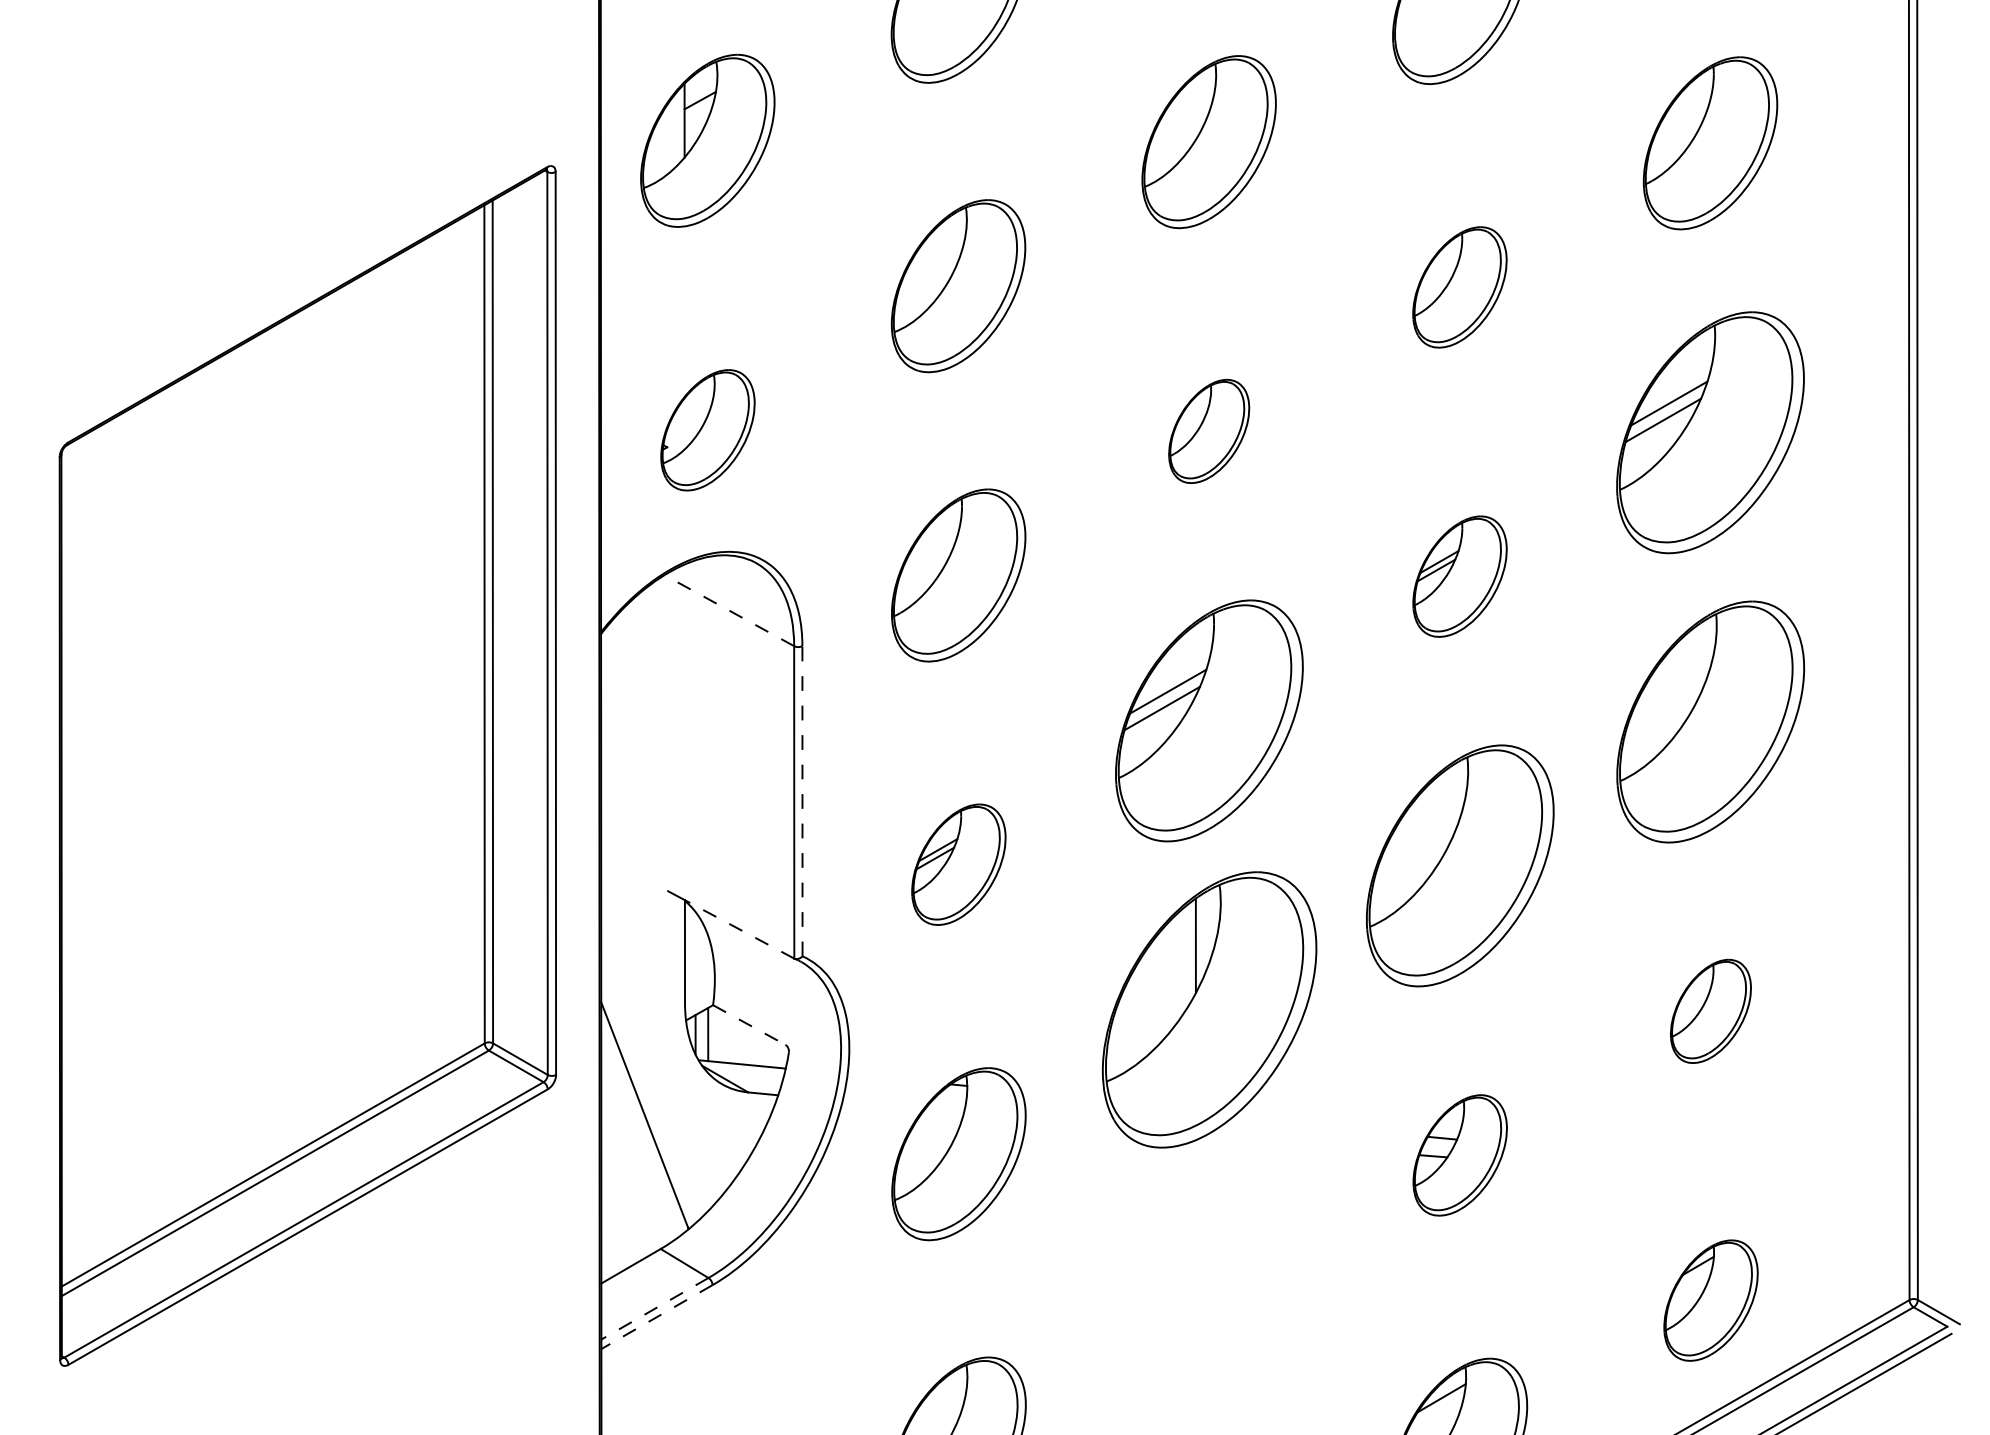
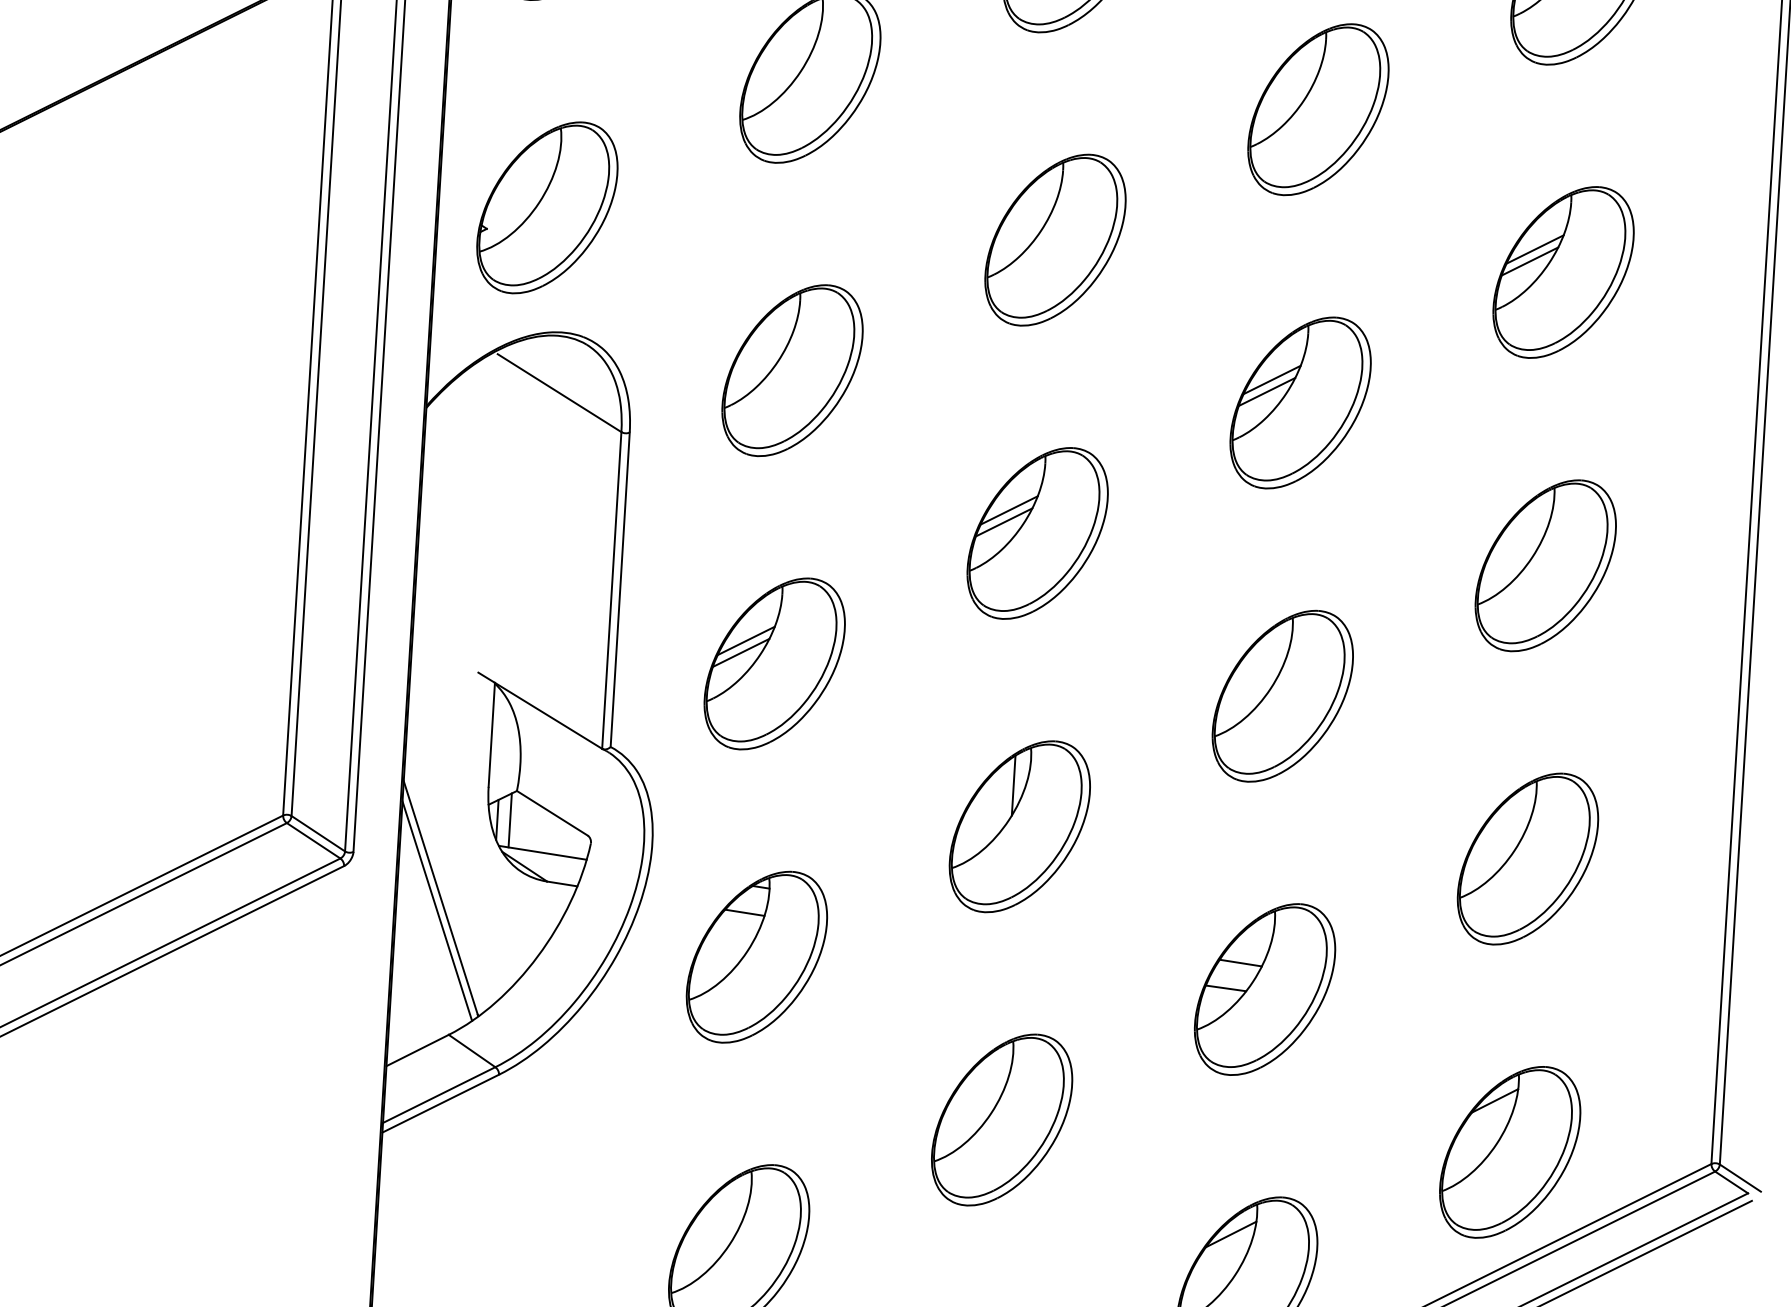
part: (1459, 287) -> (1318, 109), size x1.43
part: (707, 430) -> (546, 208), size x1.43
part: (1208, 431) -> (1054, 240), size x1.67
part: (1710, 432) -> (1563, 272), size x0.71
part: (1459, 576) -> (1300, 402), size x1.43
line: (731, 611) -> (560, 393), dashed -> solid
part: (1209, 720) -> (1037, 533), size x0.71
part: (1710, 721) -> (1545, 565), size x0.71
line: (802, 800) -> (620, 589), dashed -> solid
part: (958, 864) -> (774, 663), size x1.43
part: (1459, 866) -> (1282, 696), size x0.71
line: (739, 929) -> (548, 715), dashed -> solid
part: (1209, 1010) -> (1019, 827), size x0.62
part: (1710, 1011) -> (1527, 859), size x1.67
line: (749, 1025) -> (552, 813), dashed -> solid
line: (943, 1111) -> (743, 913), added
line: (641, 1127) -> (436, 910), added
part: (1459, 1155) -> (1264, 989), size x1.43
part: (1209, 1299) -> (1001, 1120), added
part: (1710, 1300) -> (1509, 1152), size x1.43
line: (654, 1308) -> (438, 1094), dashed -> solid
line: (656, 1317) -> (440, 1104), dashed -> solid

